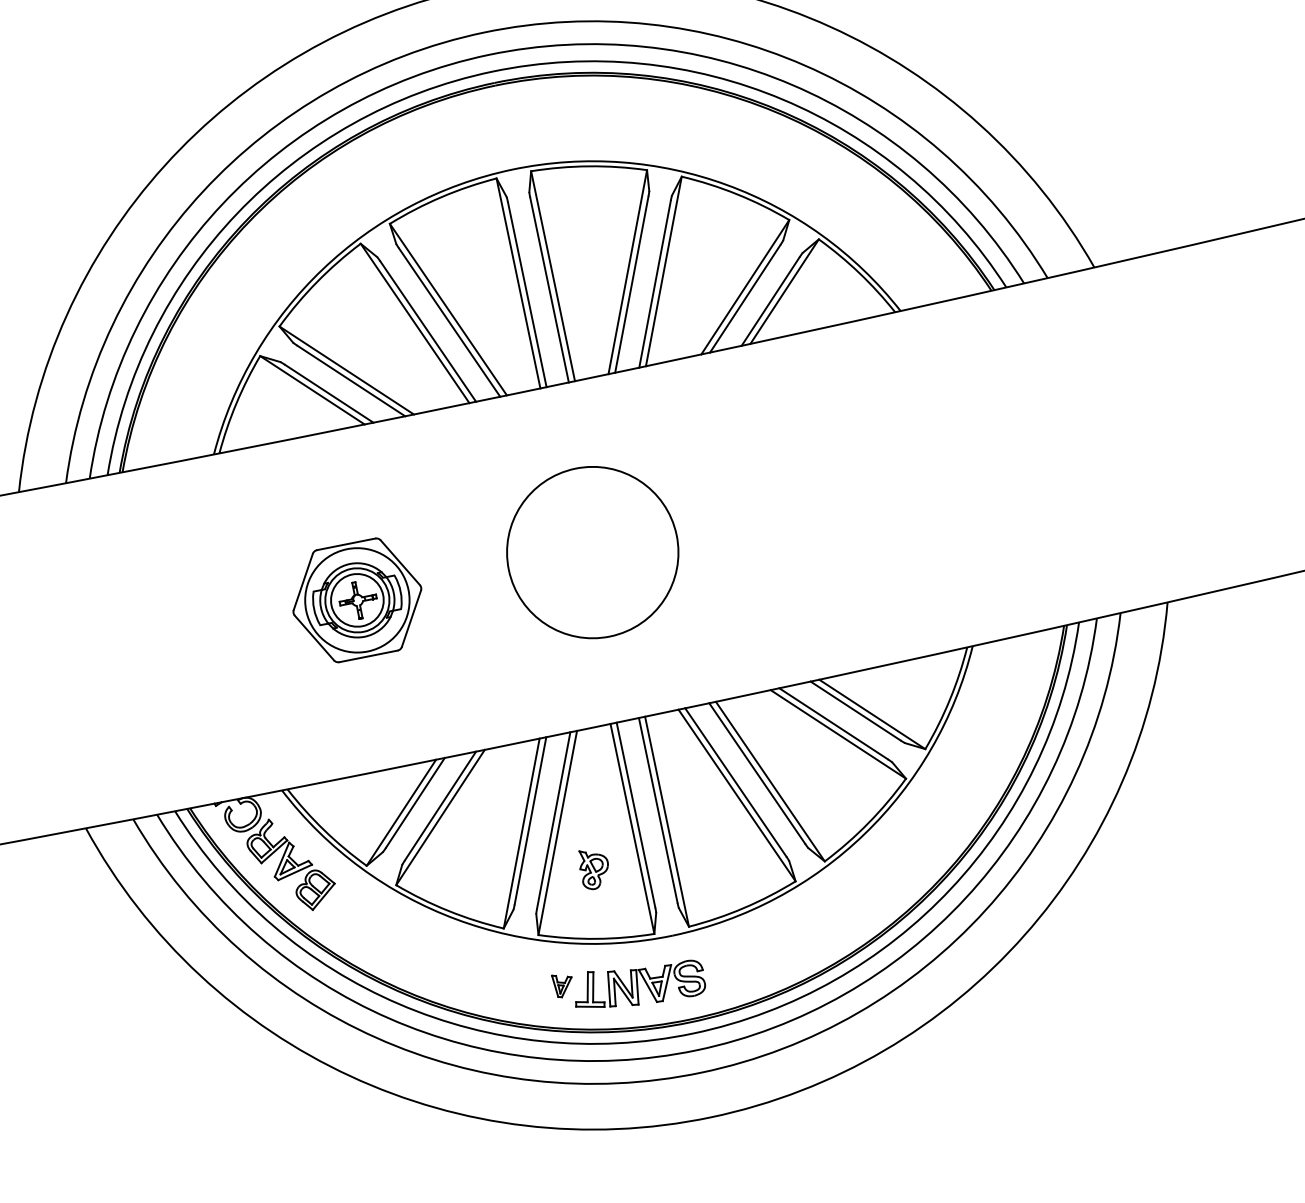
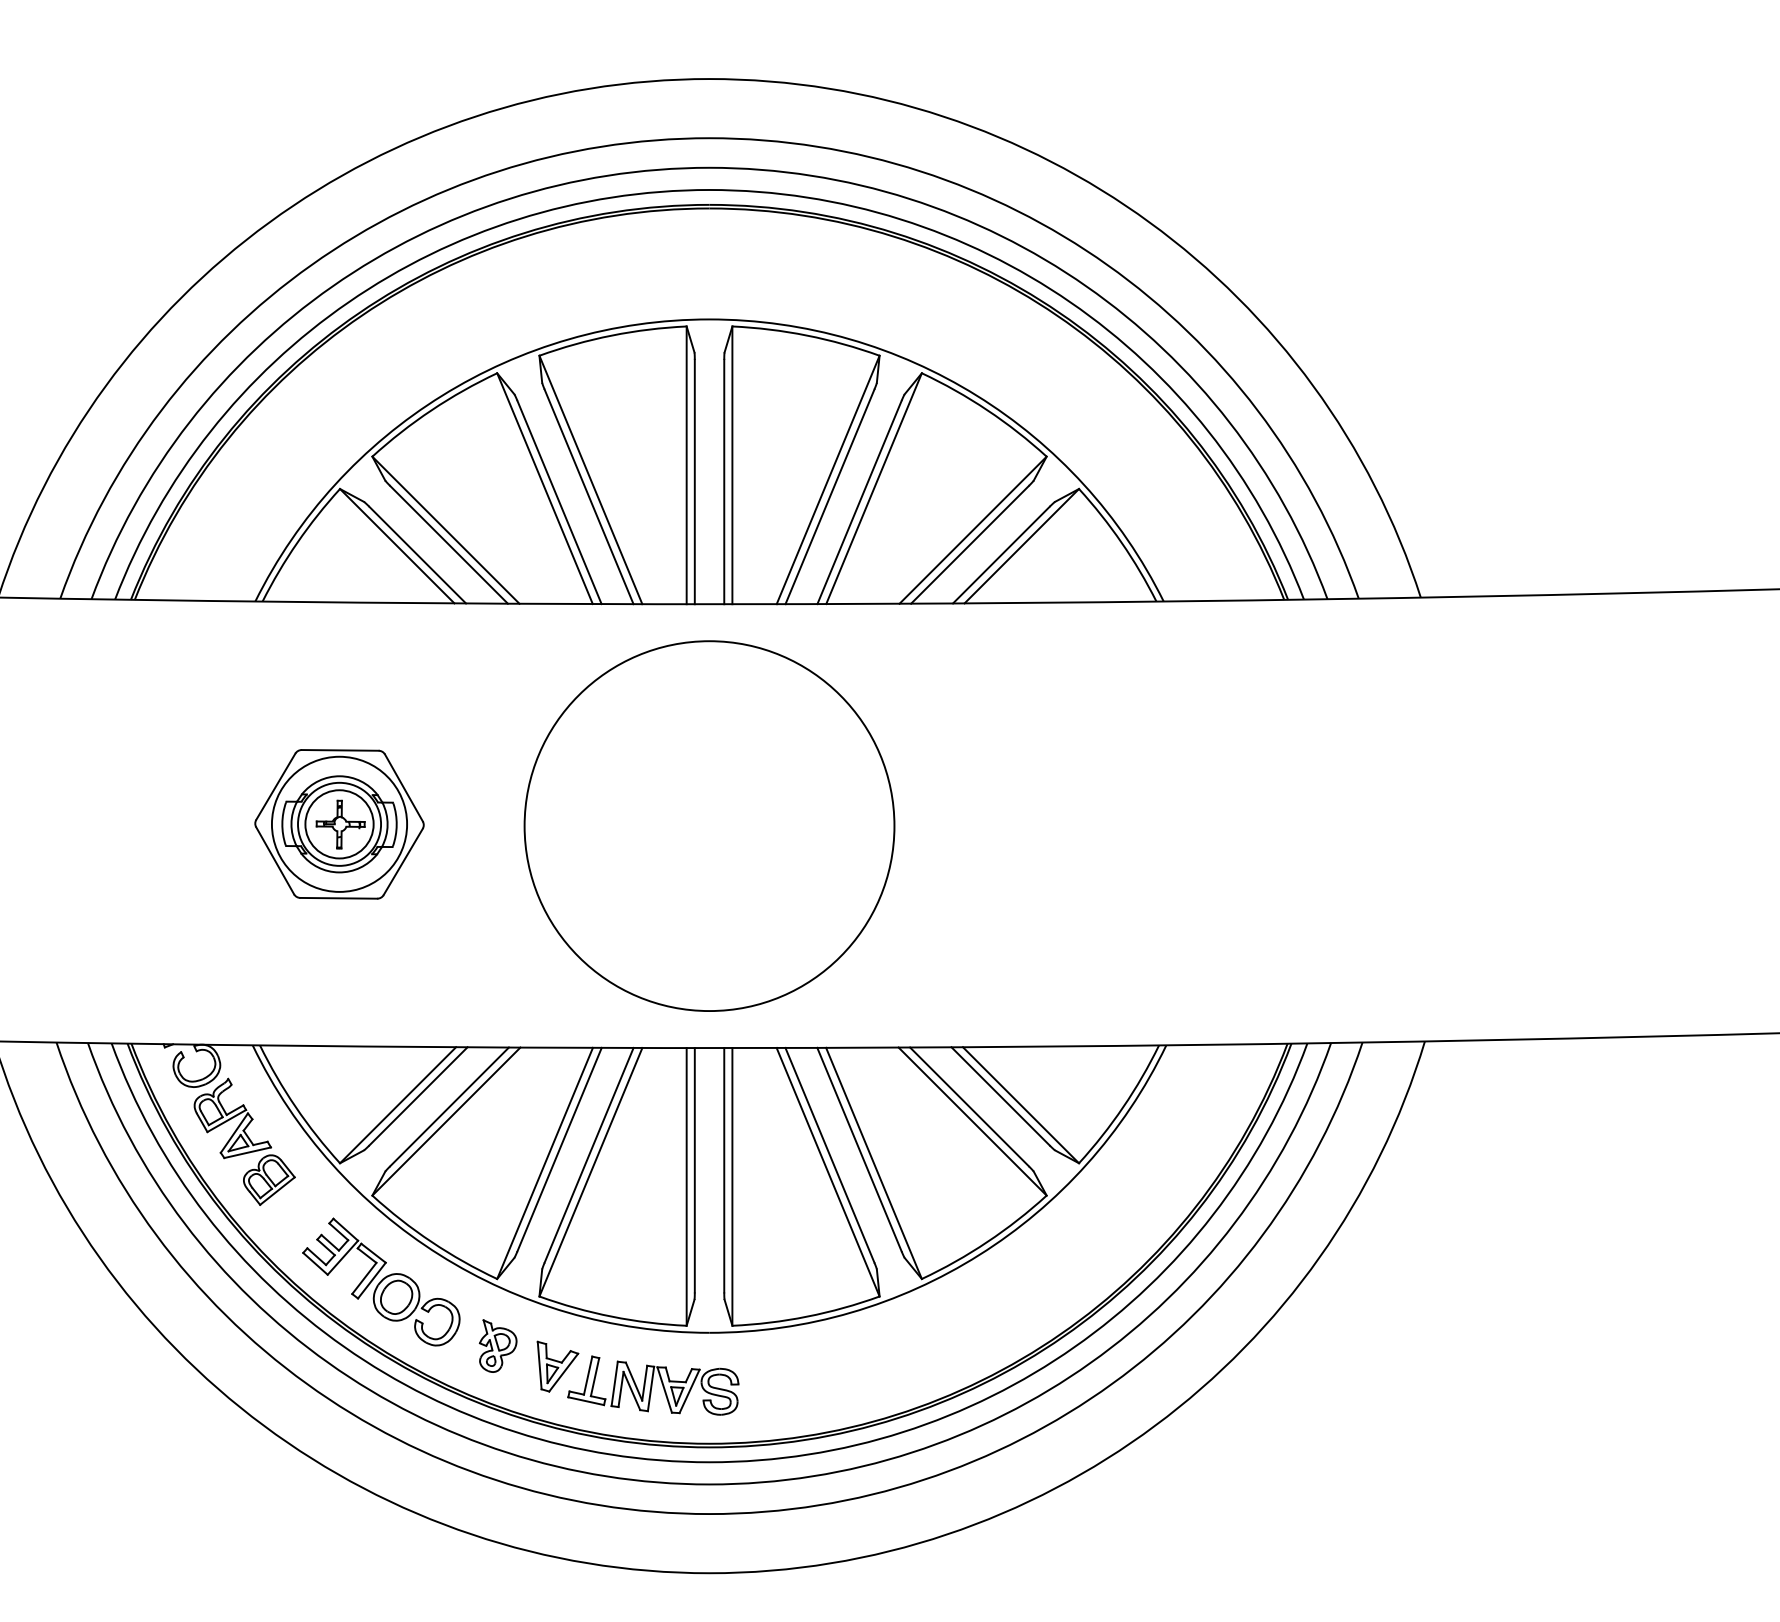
circle: (592, 552) -> (709, 826), size x1.67
part: (357, 600) -> (339, 824), moved
part: (593, 868) -> (497, 1345), moved
part: (416, 948) -> (381, 1281), added
part: (563, 985) -> (557, 1366), size x1.67

